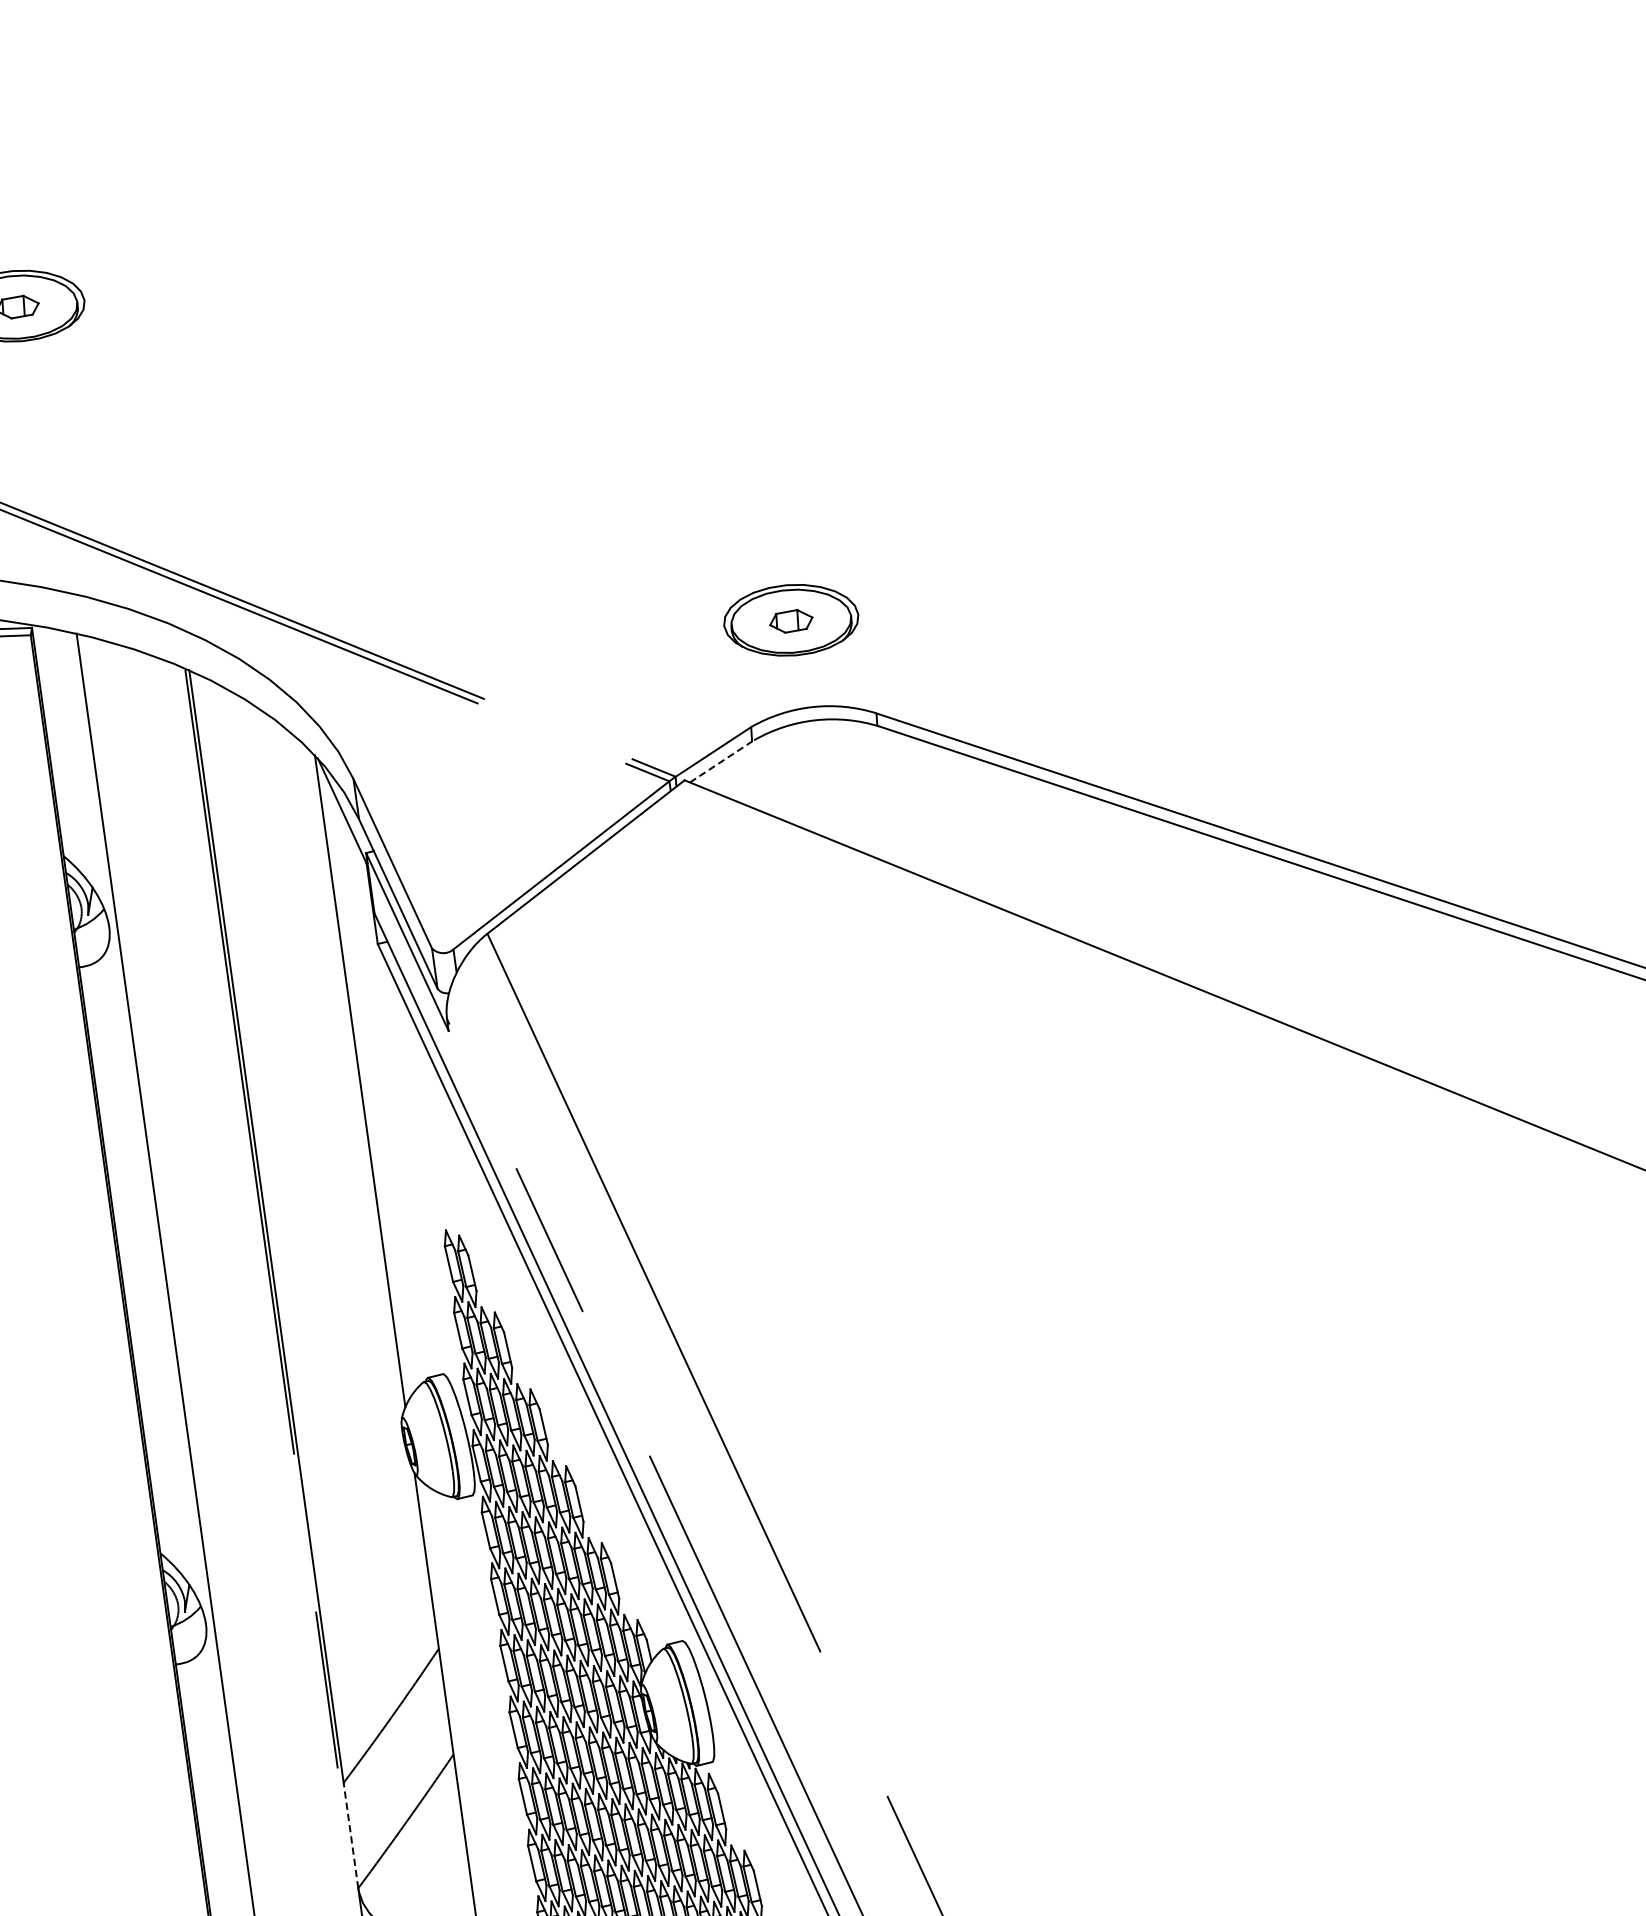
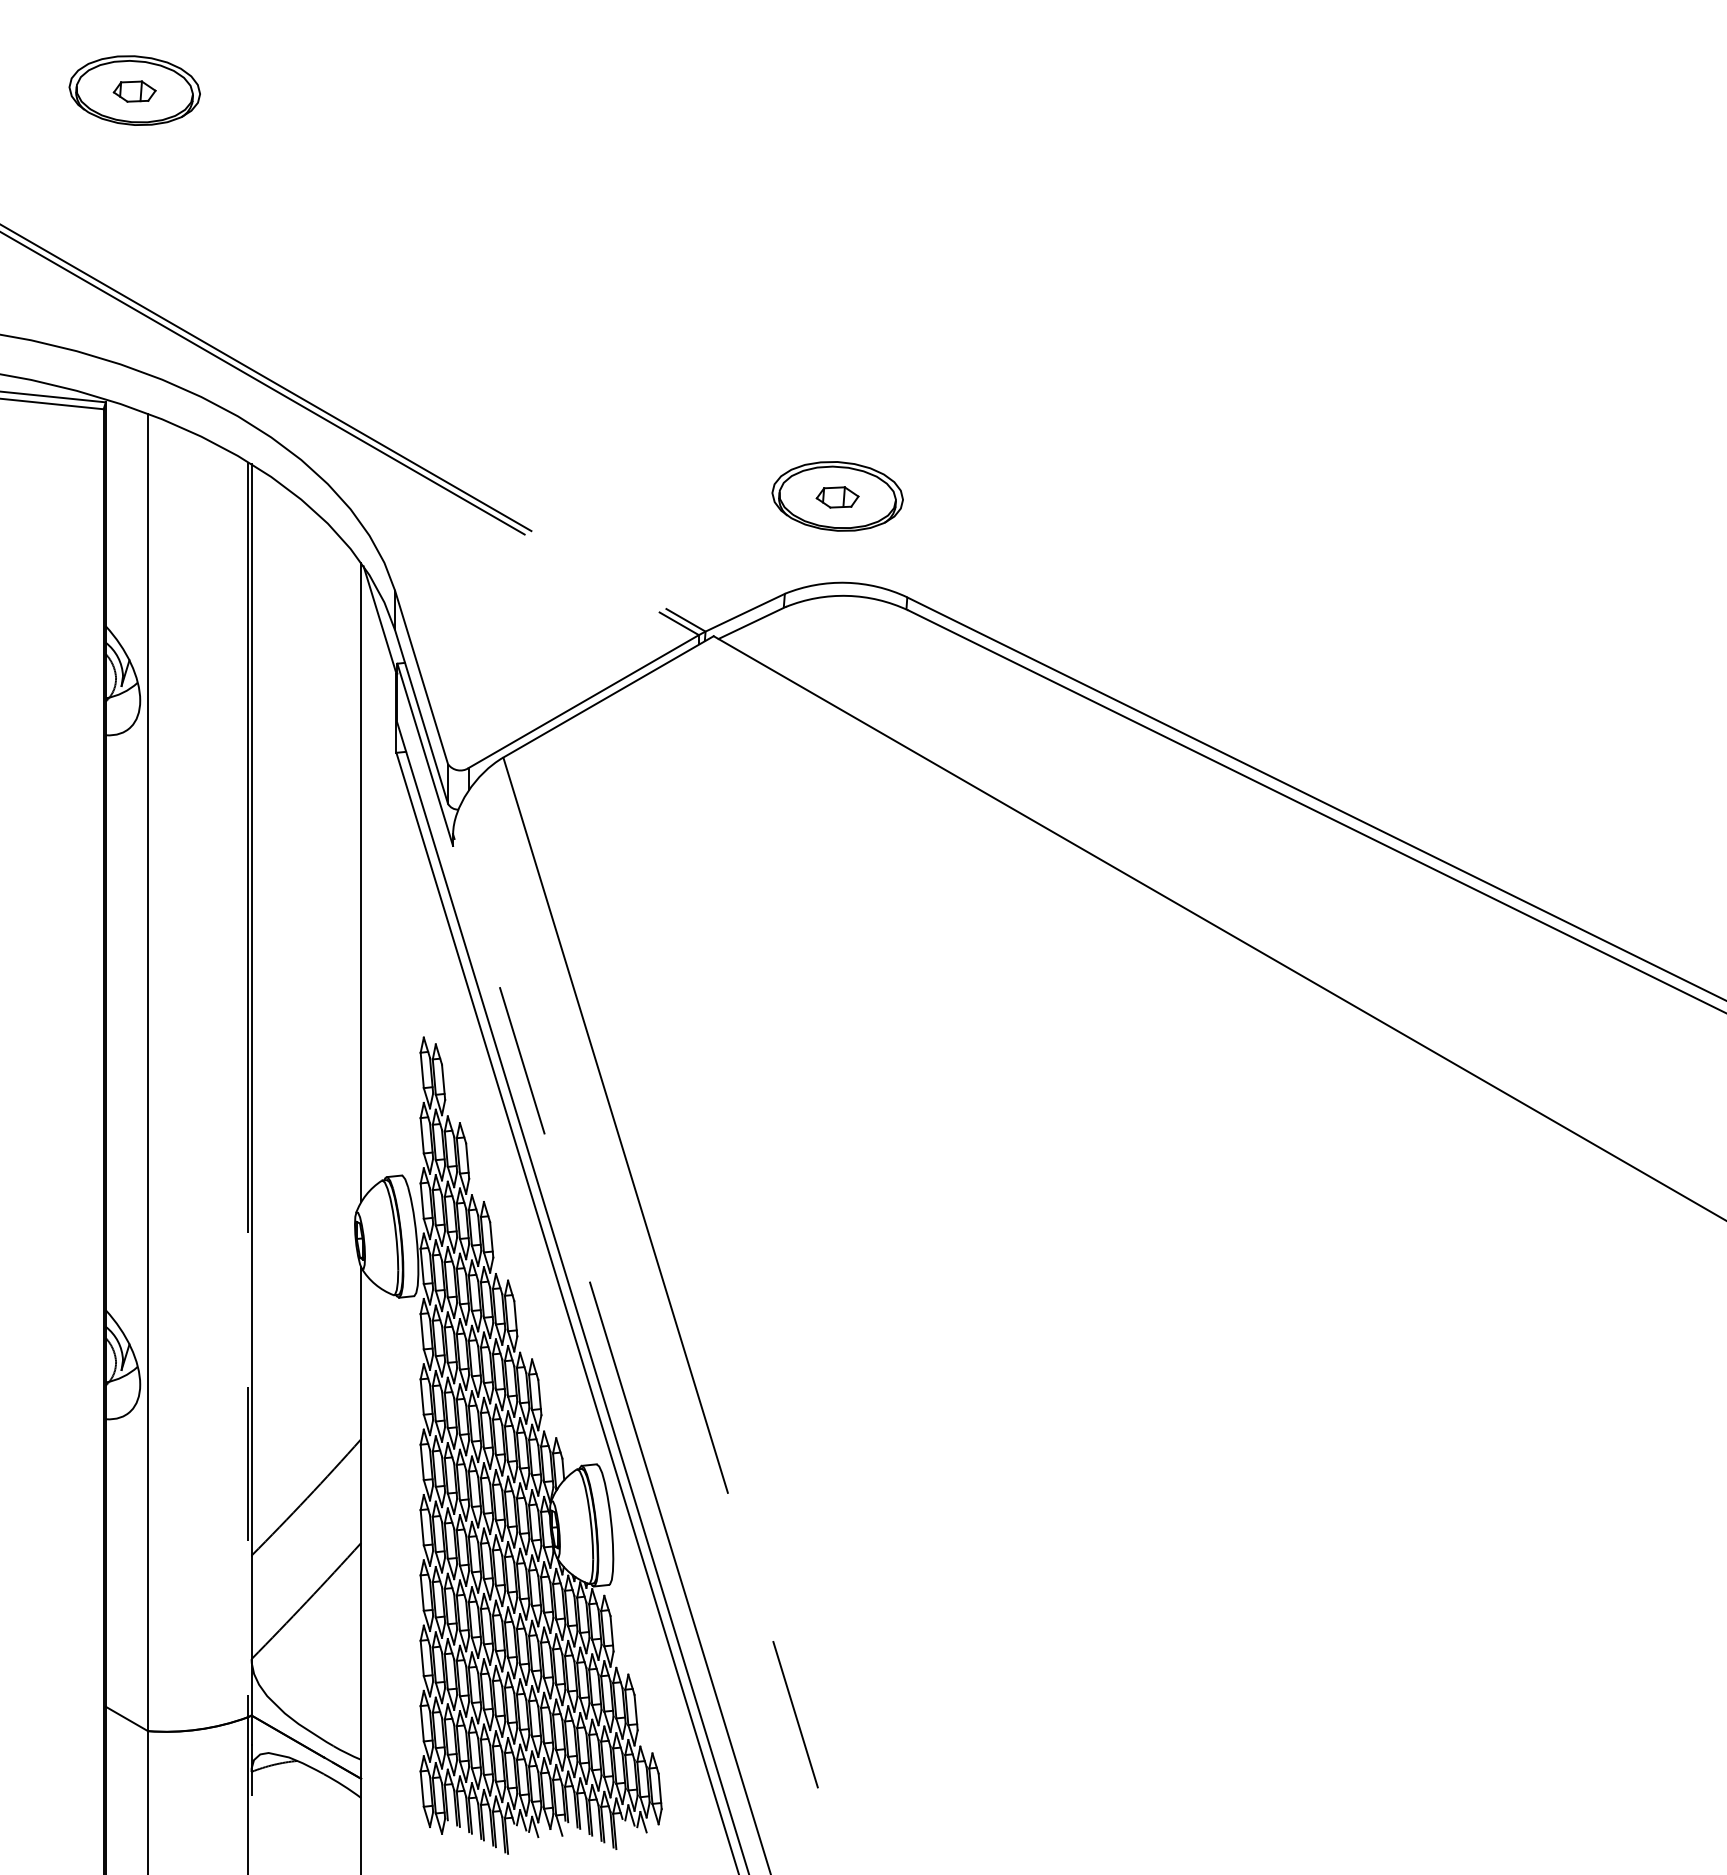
line: (722, 760) -> (752, 622), dashed -> solid
line: (350, 1835) -> (251, 1607), dashed -> solid

